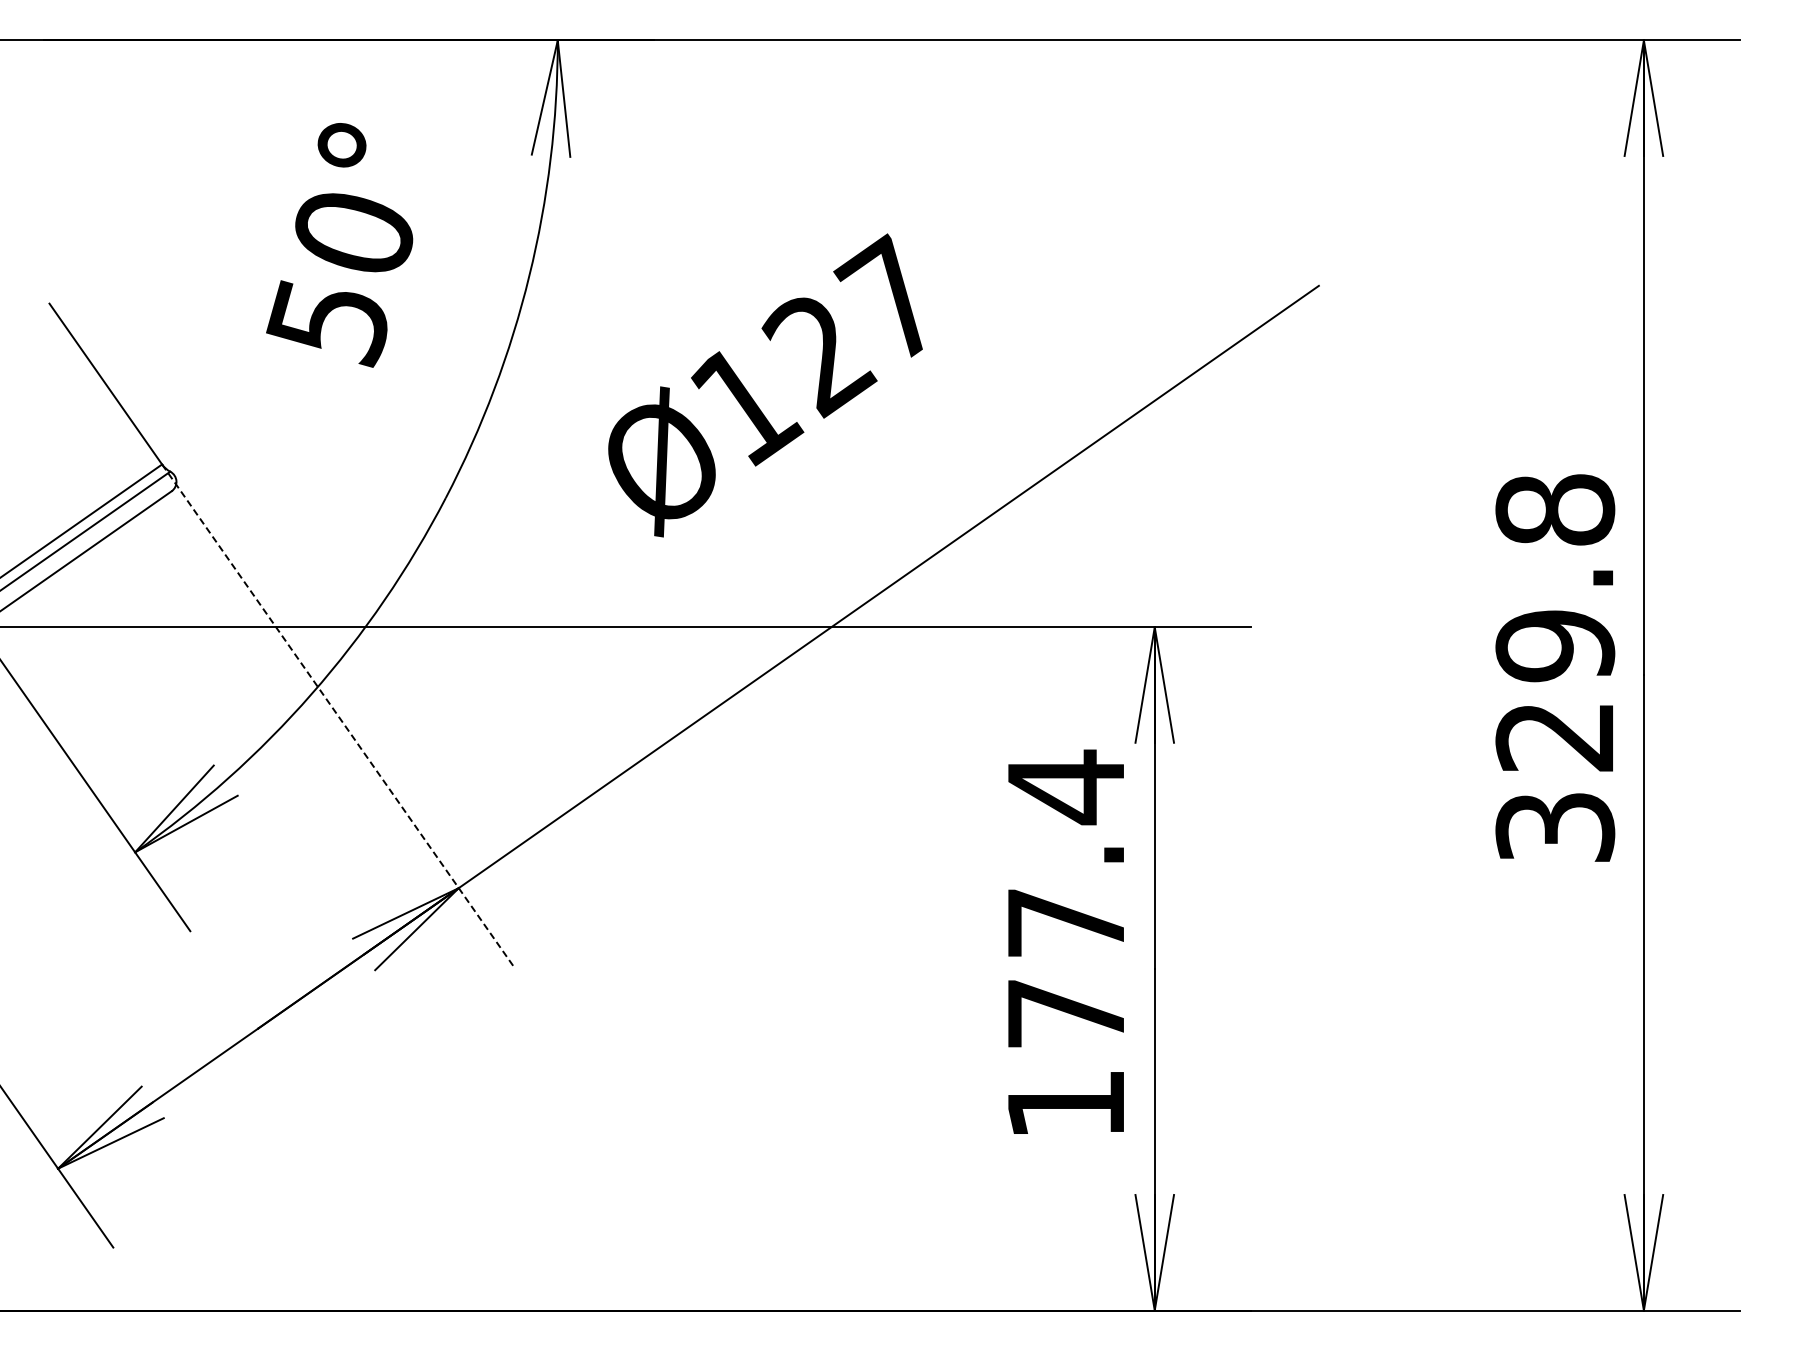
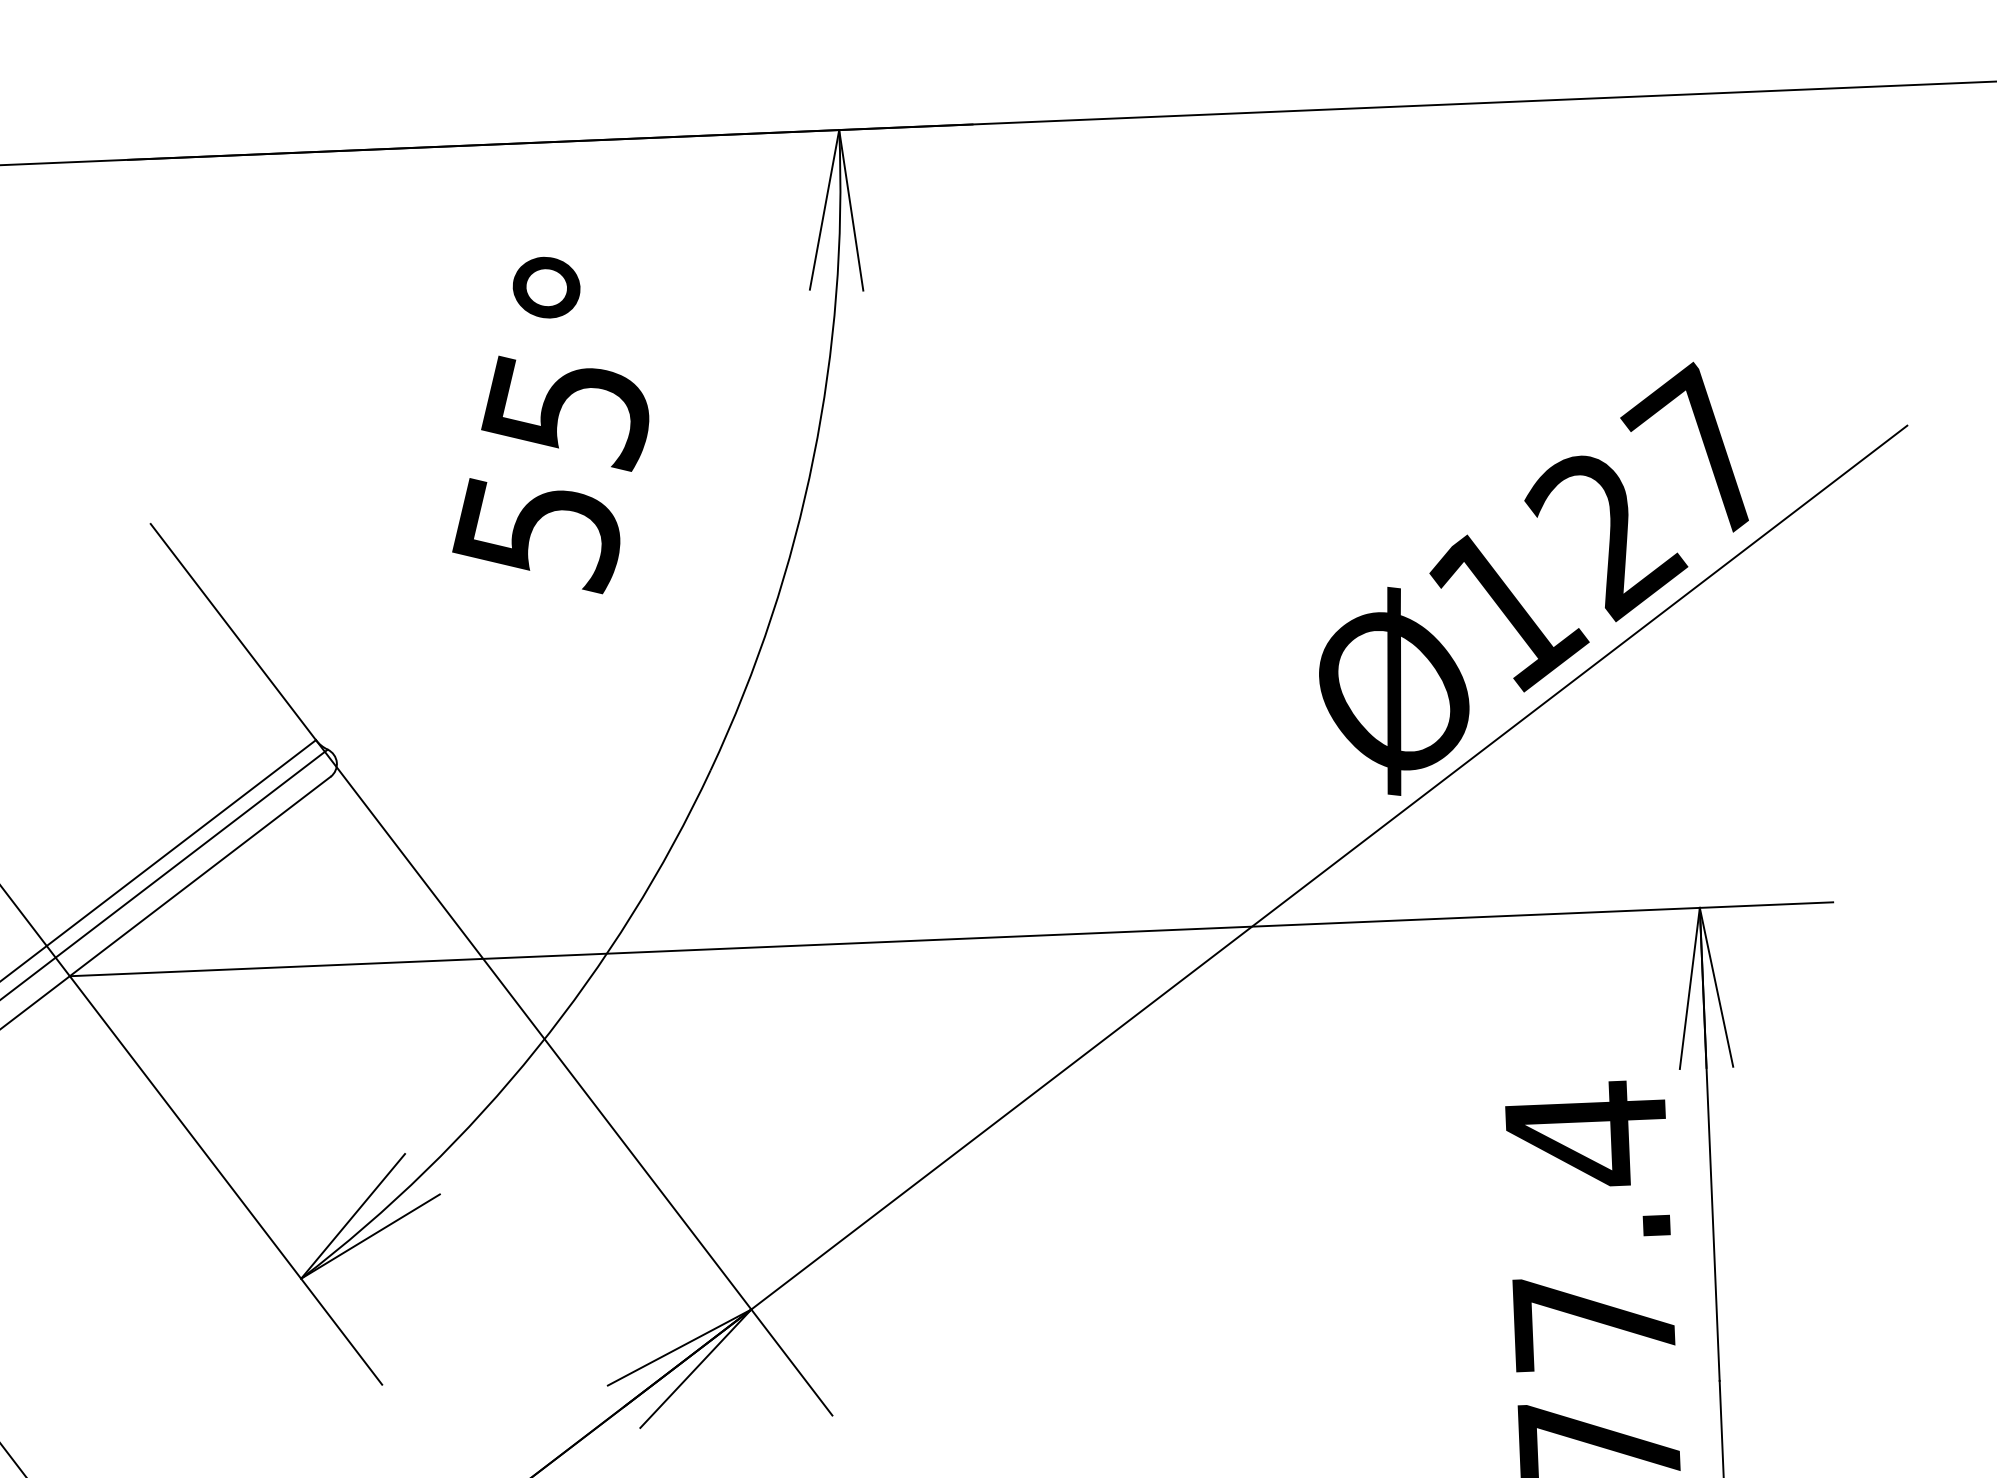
text: (351, 236) -> (564, 413), 50° -> 55°
text: (765, 385) -> (1533, 579), moved
line: (338, 715) -> (574, 1077), dashed -> solid

